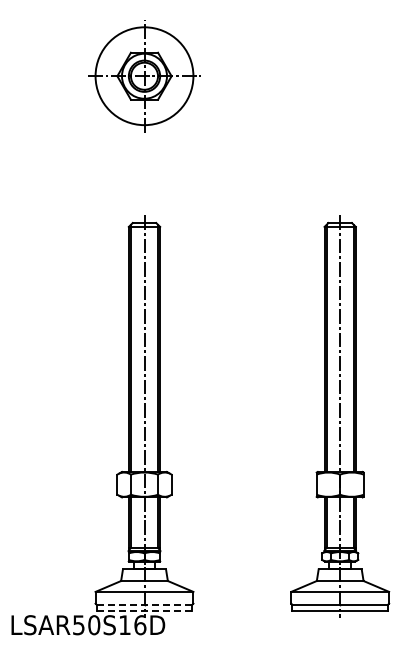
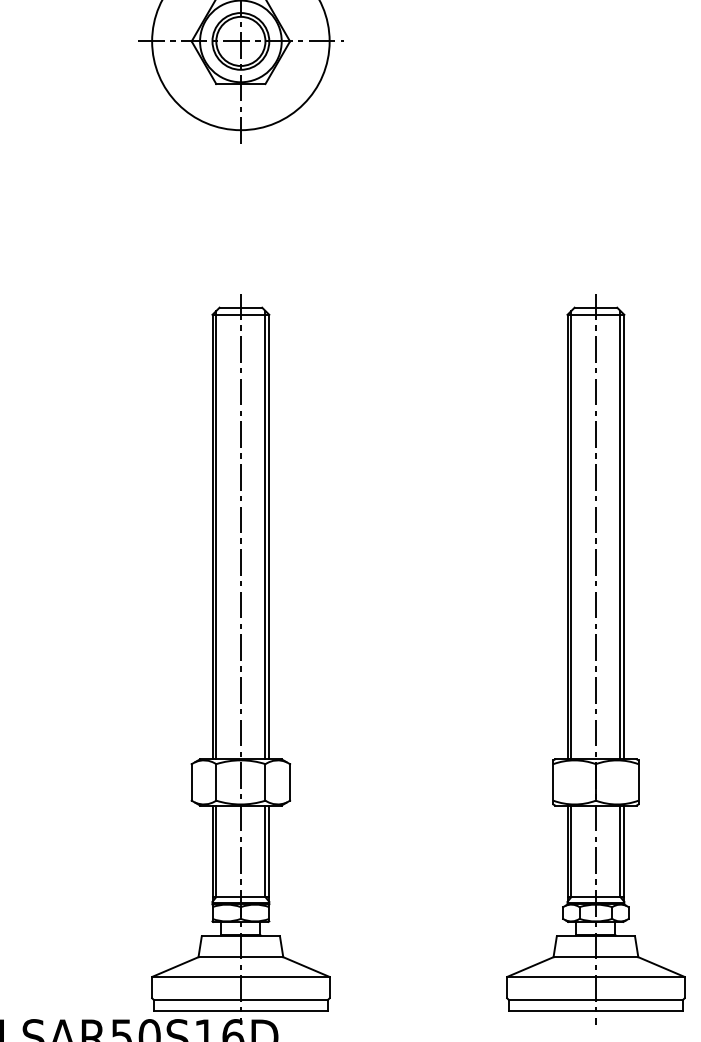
line: (144, 604) -> (240, 999), dashed -> solid
line: (144, 610) -> (240, 1010), dashed -> solid

